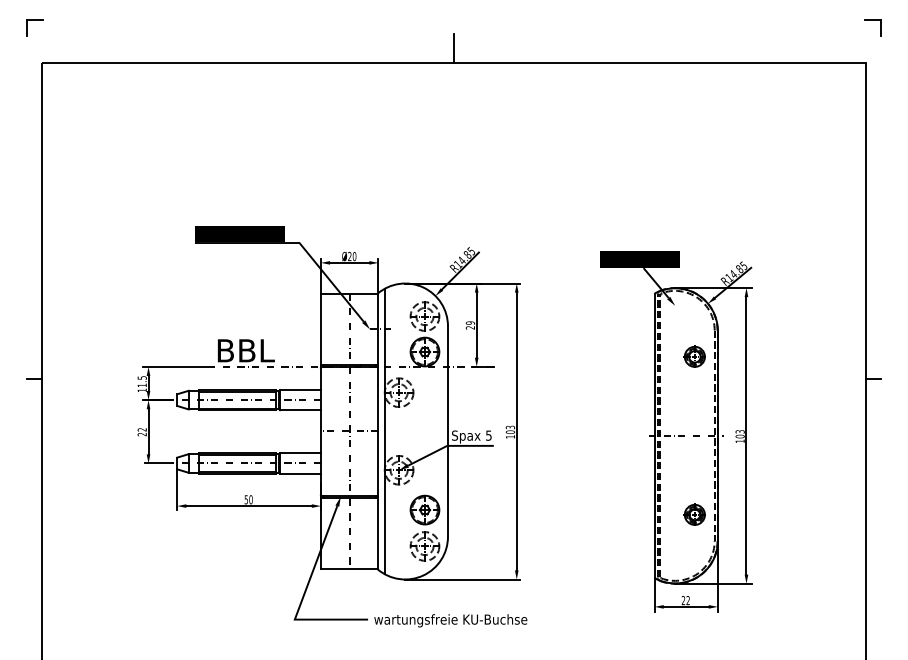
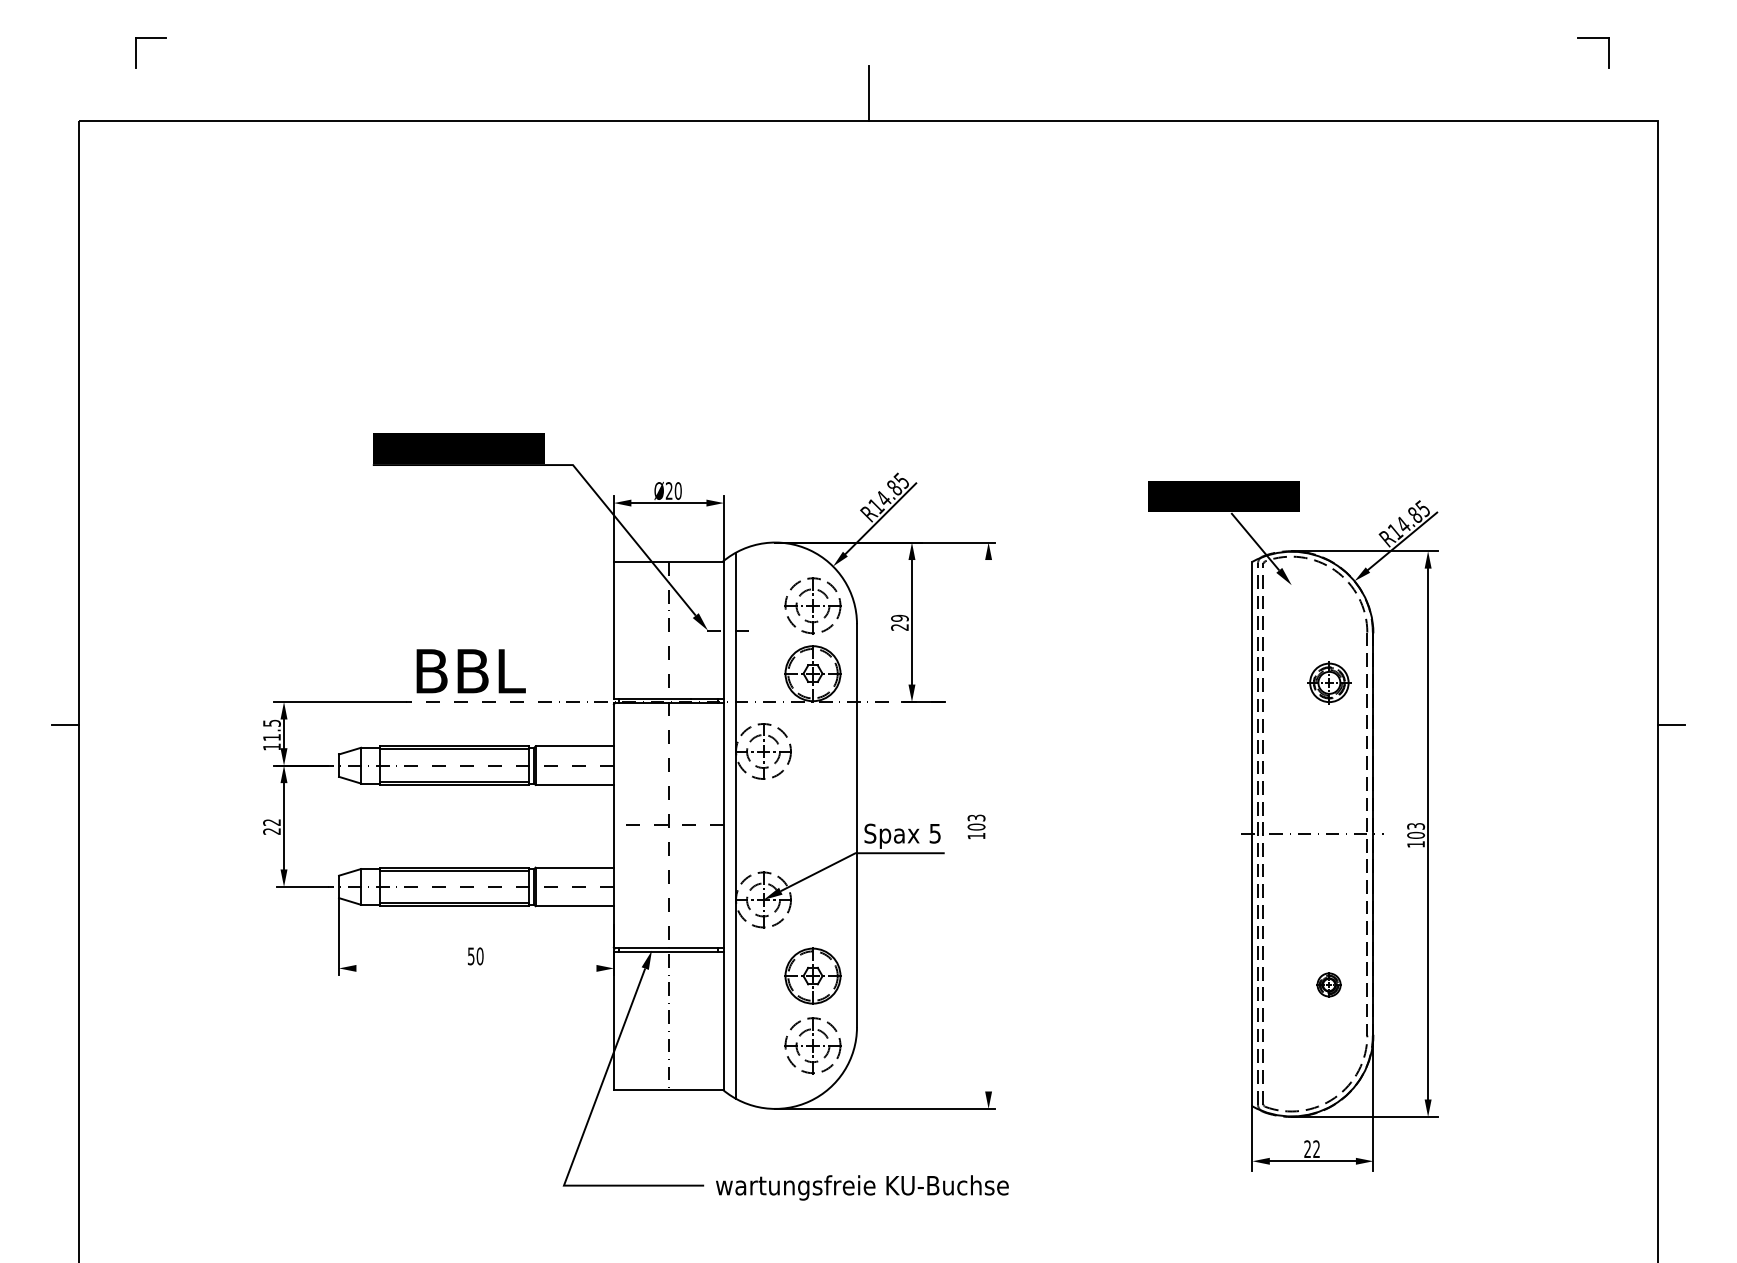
part: (34, 20) -> (150, 39), moved
part: (872, 20) -> (1592, 39), moved
line: (516, 431) -> (988, 825), removed
line: (248, 506) -> (475, 969), removed
part: (694, 514) -> (1328, 984), size x0.6

